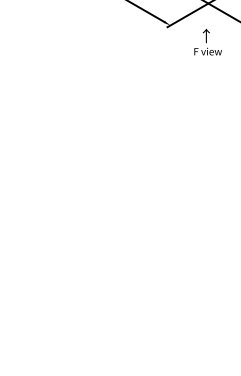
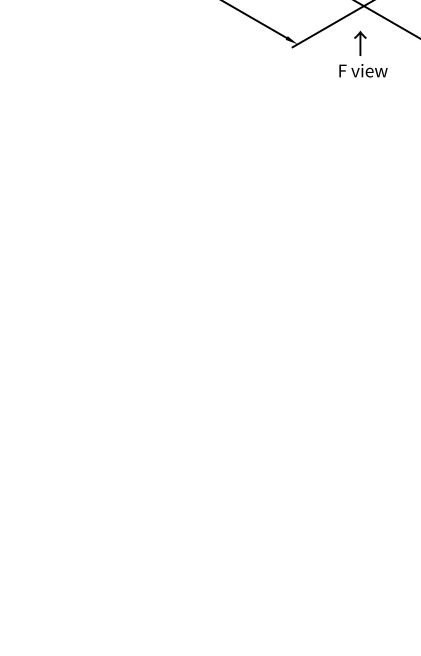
text: (207, 41) -> (362, 53), moved

